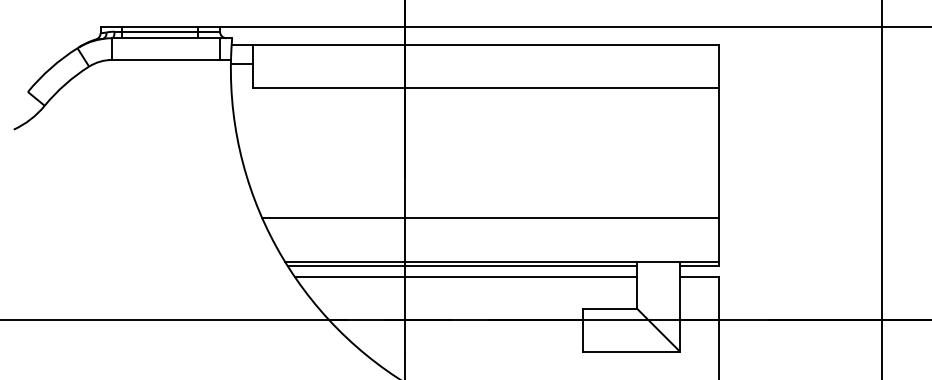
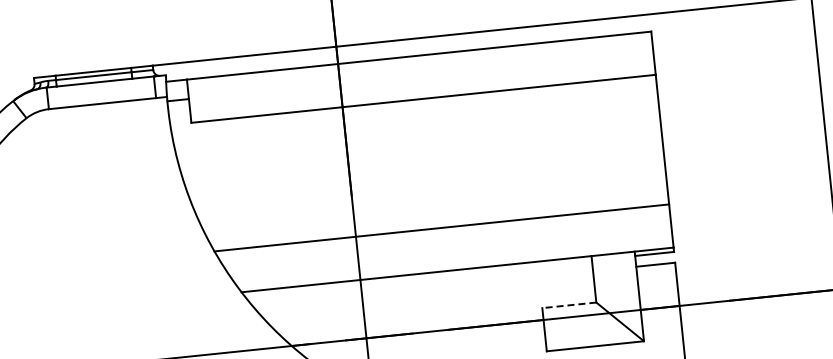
line: (461, 266) -> (417, 278), removed
line: (465, 277) -> (422, 289), removed
line: (609, 308) -> (569, 305), solid -> dashed

